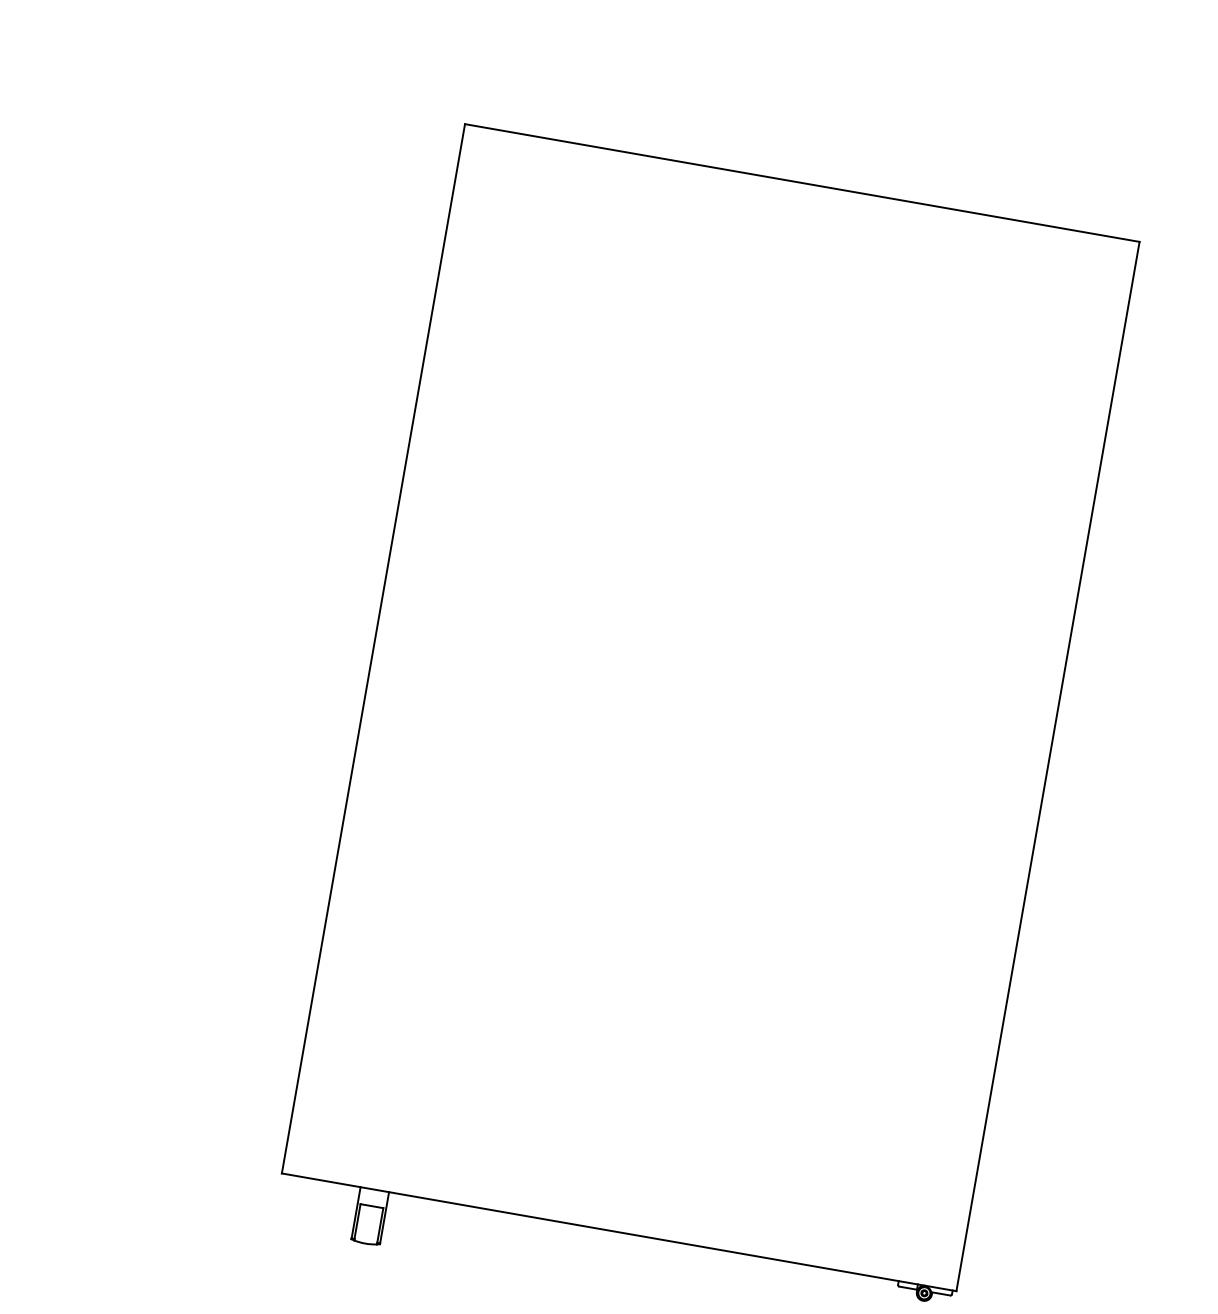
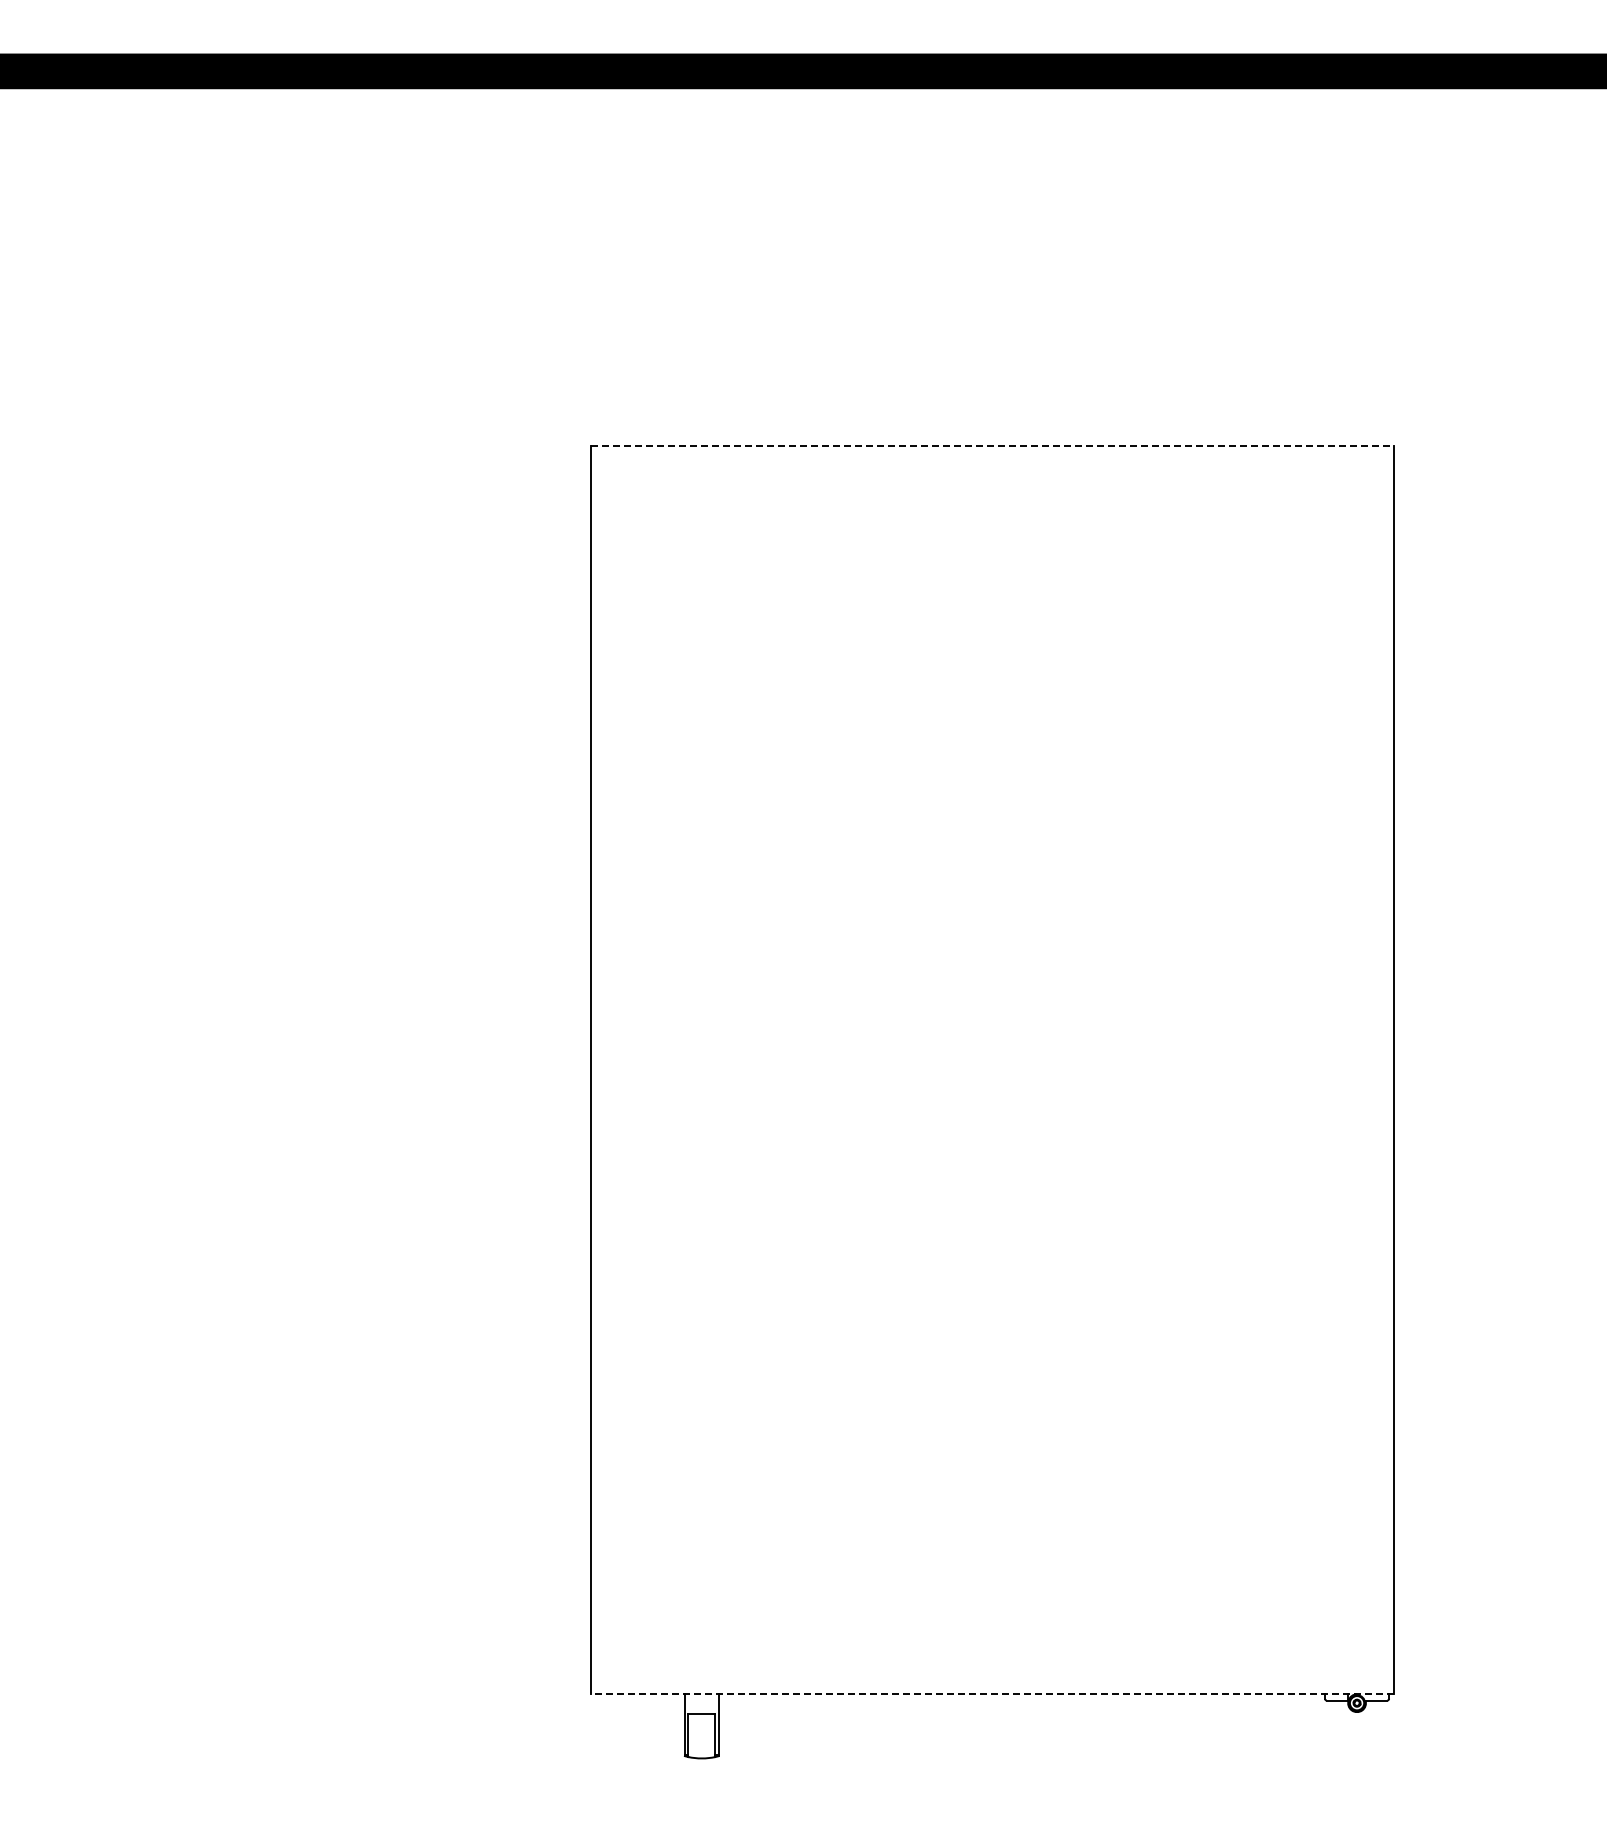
line: (802, 183) -> (992, 446), solid -> dashed
line: (618, 1232) -> (991, 1694), solid -> dashed

